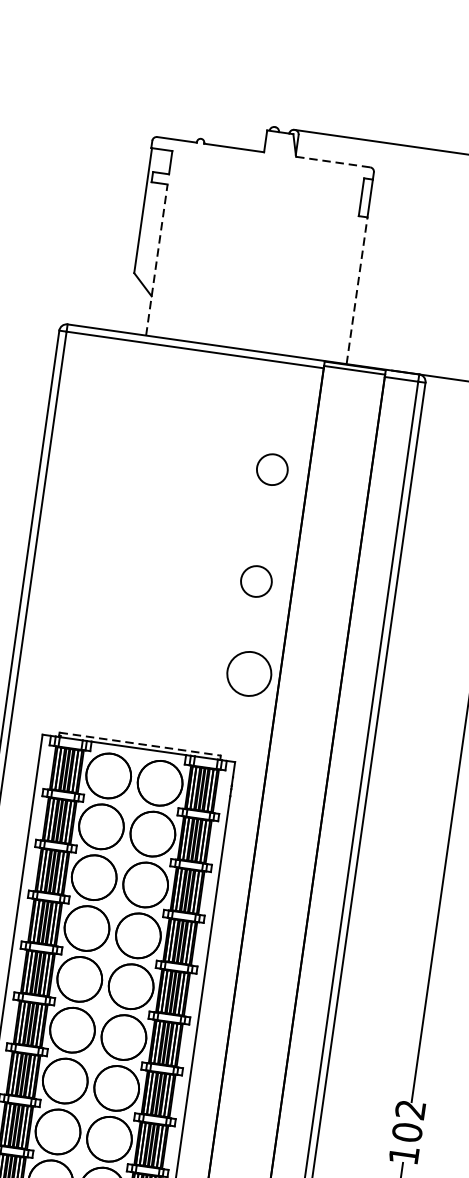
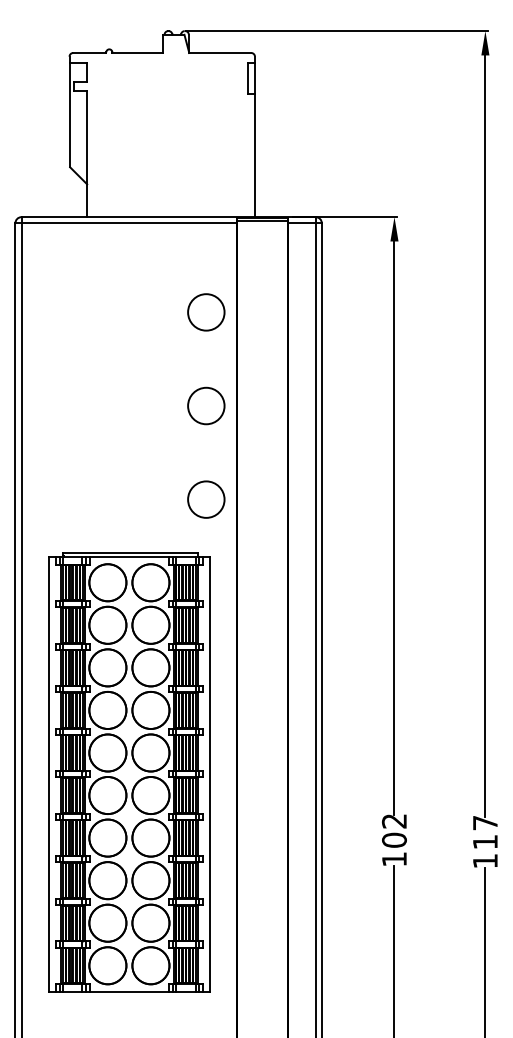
line: (332, 162) -> (219, 53), dashed -> solid
line: (157, 259) -> (87, 153), dashed -> solid
line: (356, 290) -> (254, 155), dashed -> solid
circle: (272, 469) -> (206, 312), size x1.43
circle: (256, 580) -> (206, 405), size x1.43
circle: (249, 673) -> (206, 499), moved
line: (140, 743) -> (130, 552), dashed -> solid

